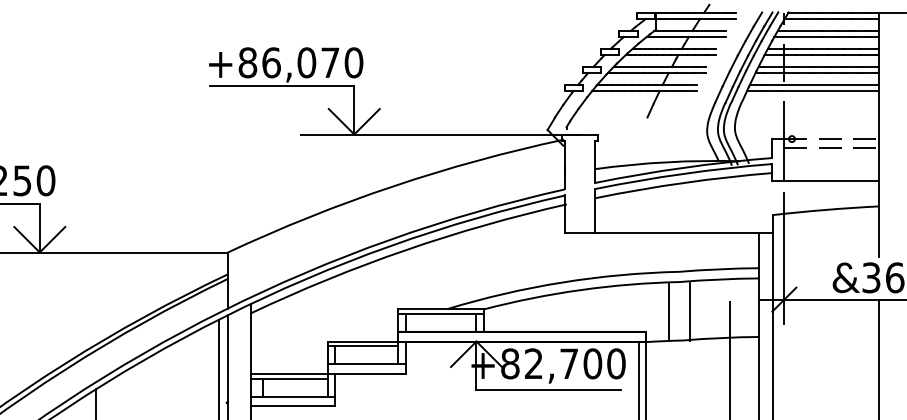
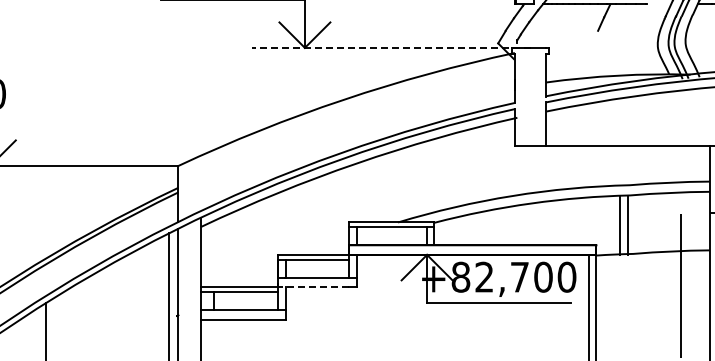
line: (440, 134) -> (391, 47), solid -> dashed
line: (690, 311) -> (628, 224), moved
line: (362, 373) -> (313, 286), solid -> dashed

